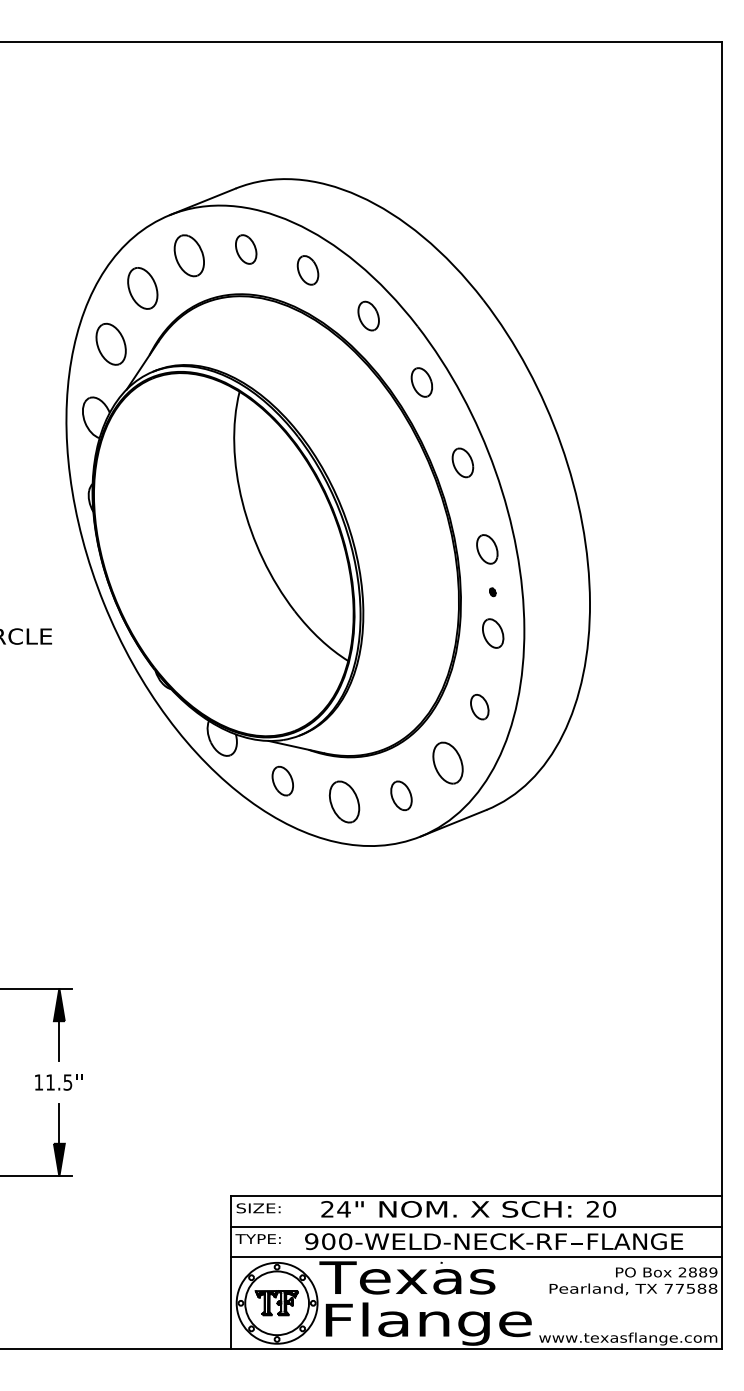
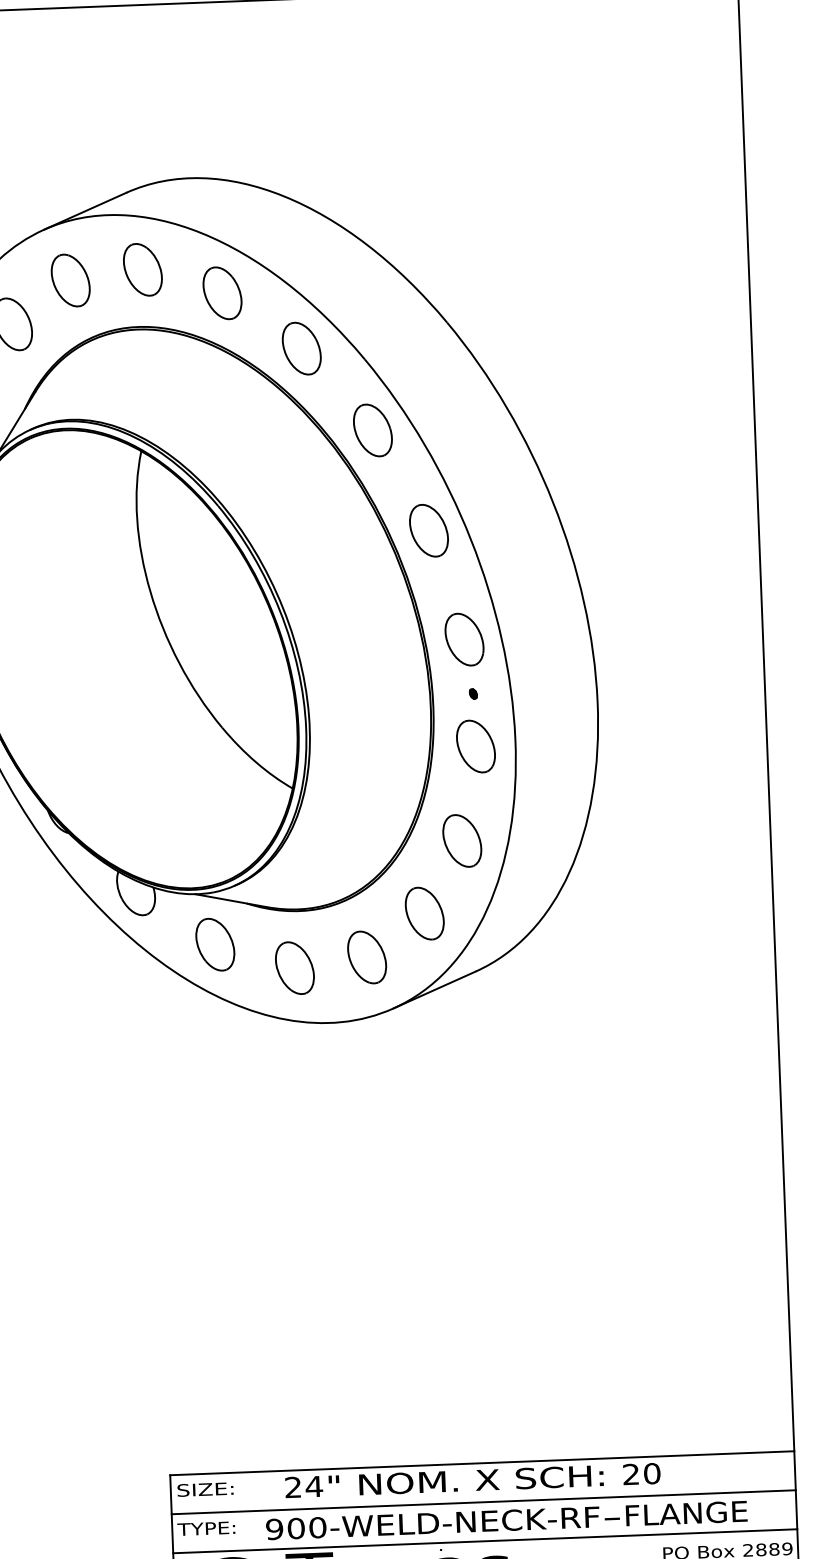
part: (245, 249) -> (141, 269), size x1.43
part: (307, 270) -> (221, 293), size x1.43
part: (368, 315) -> (301, 347), size x1.43
part: (421, 382) -> (372, 430), size x1.43
part: (462, 462) -> (428, 530), size x1.43
part: (486, 549) -> (463, 639), size x1.43
part: (492, 633) -> (475, 746), size x1.43
part: (479, 706) -> (462, 840), size x1.67
part: (282, 780) -> (214, 943), size x1.43
part: (401, 795) -> (367, 957), size x1.43

